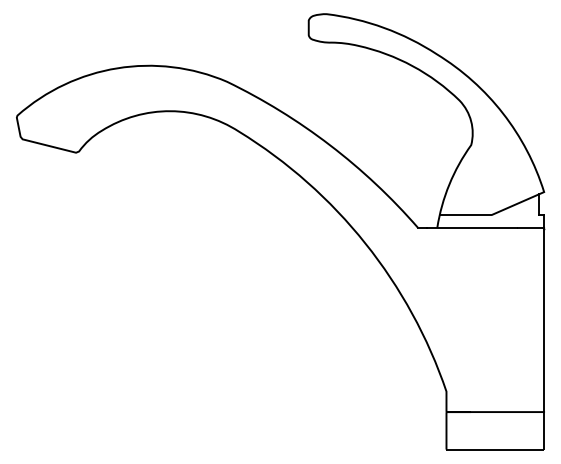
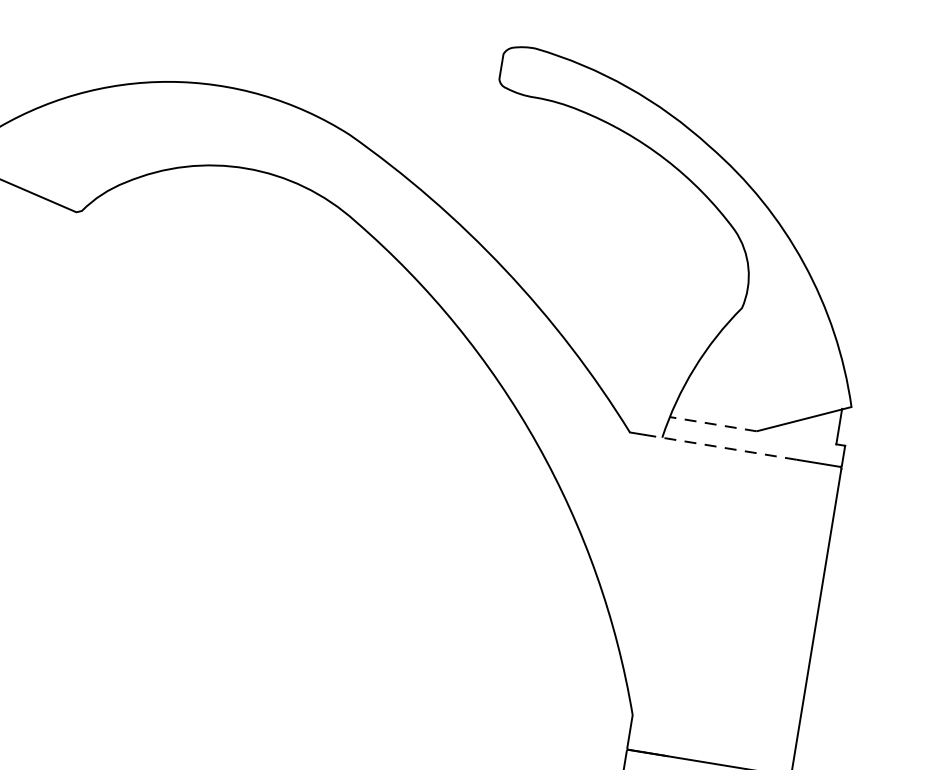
line: (465, 215) -> (713, 424), solid -> dashed
line: (471, 227) -> (719, 446), solid -> dashed

